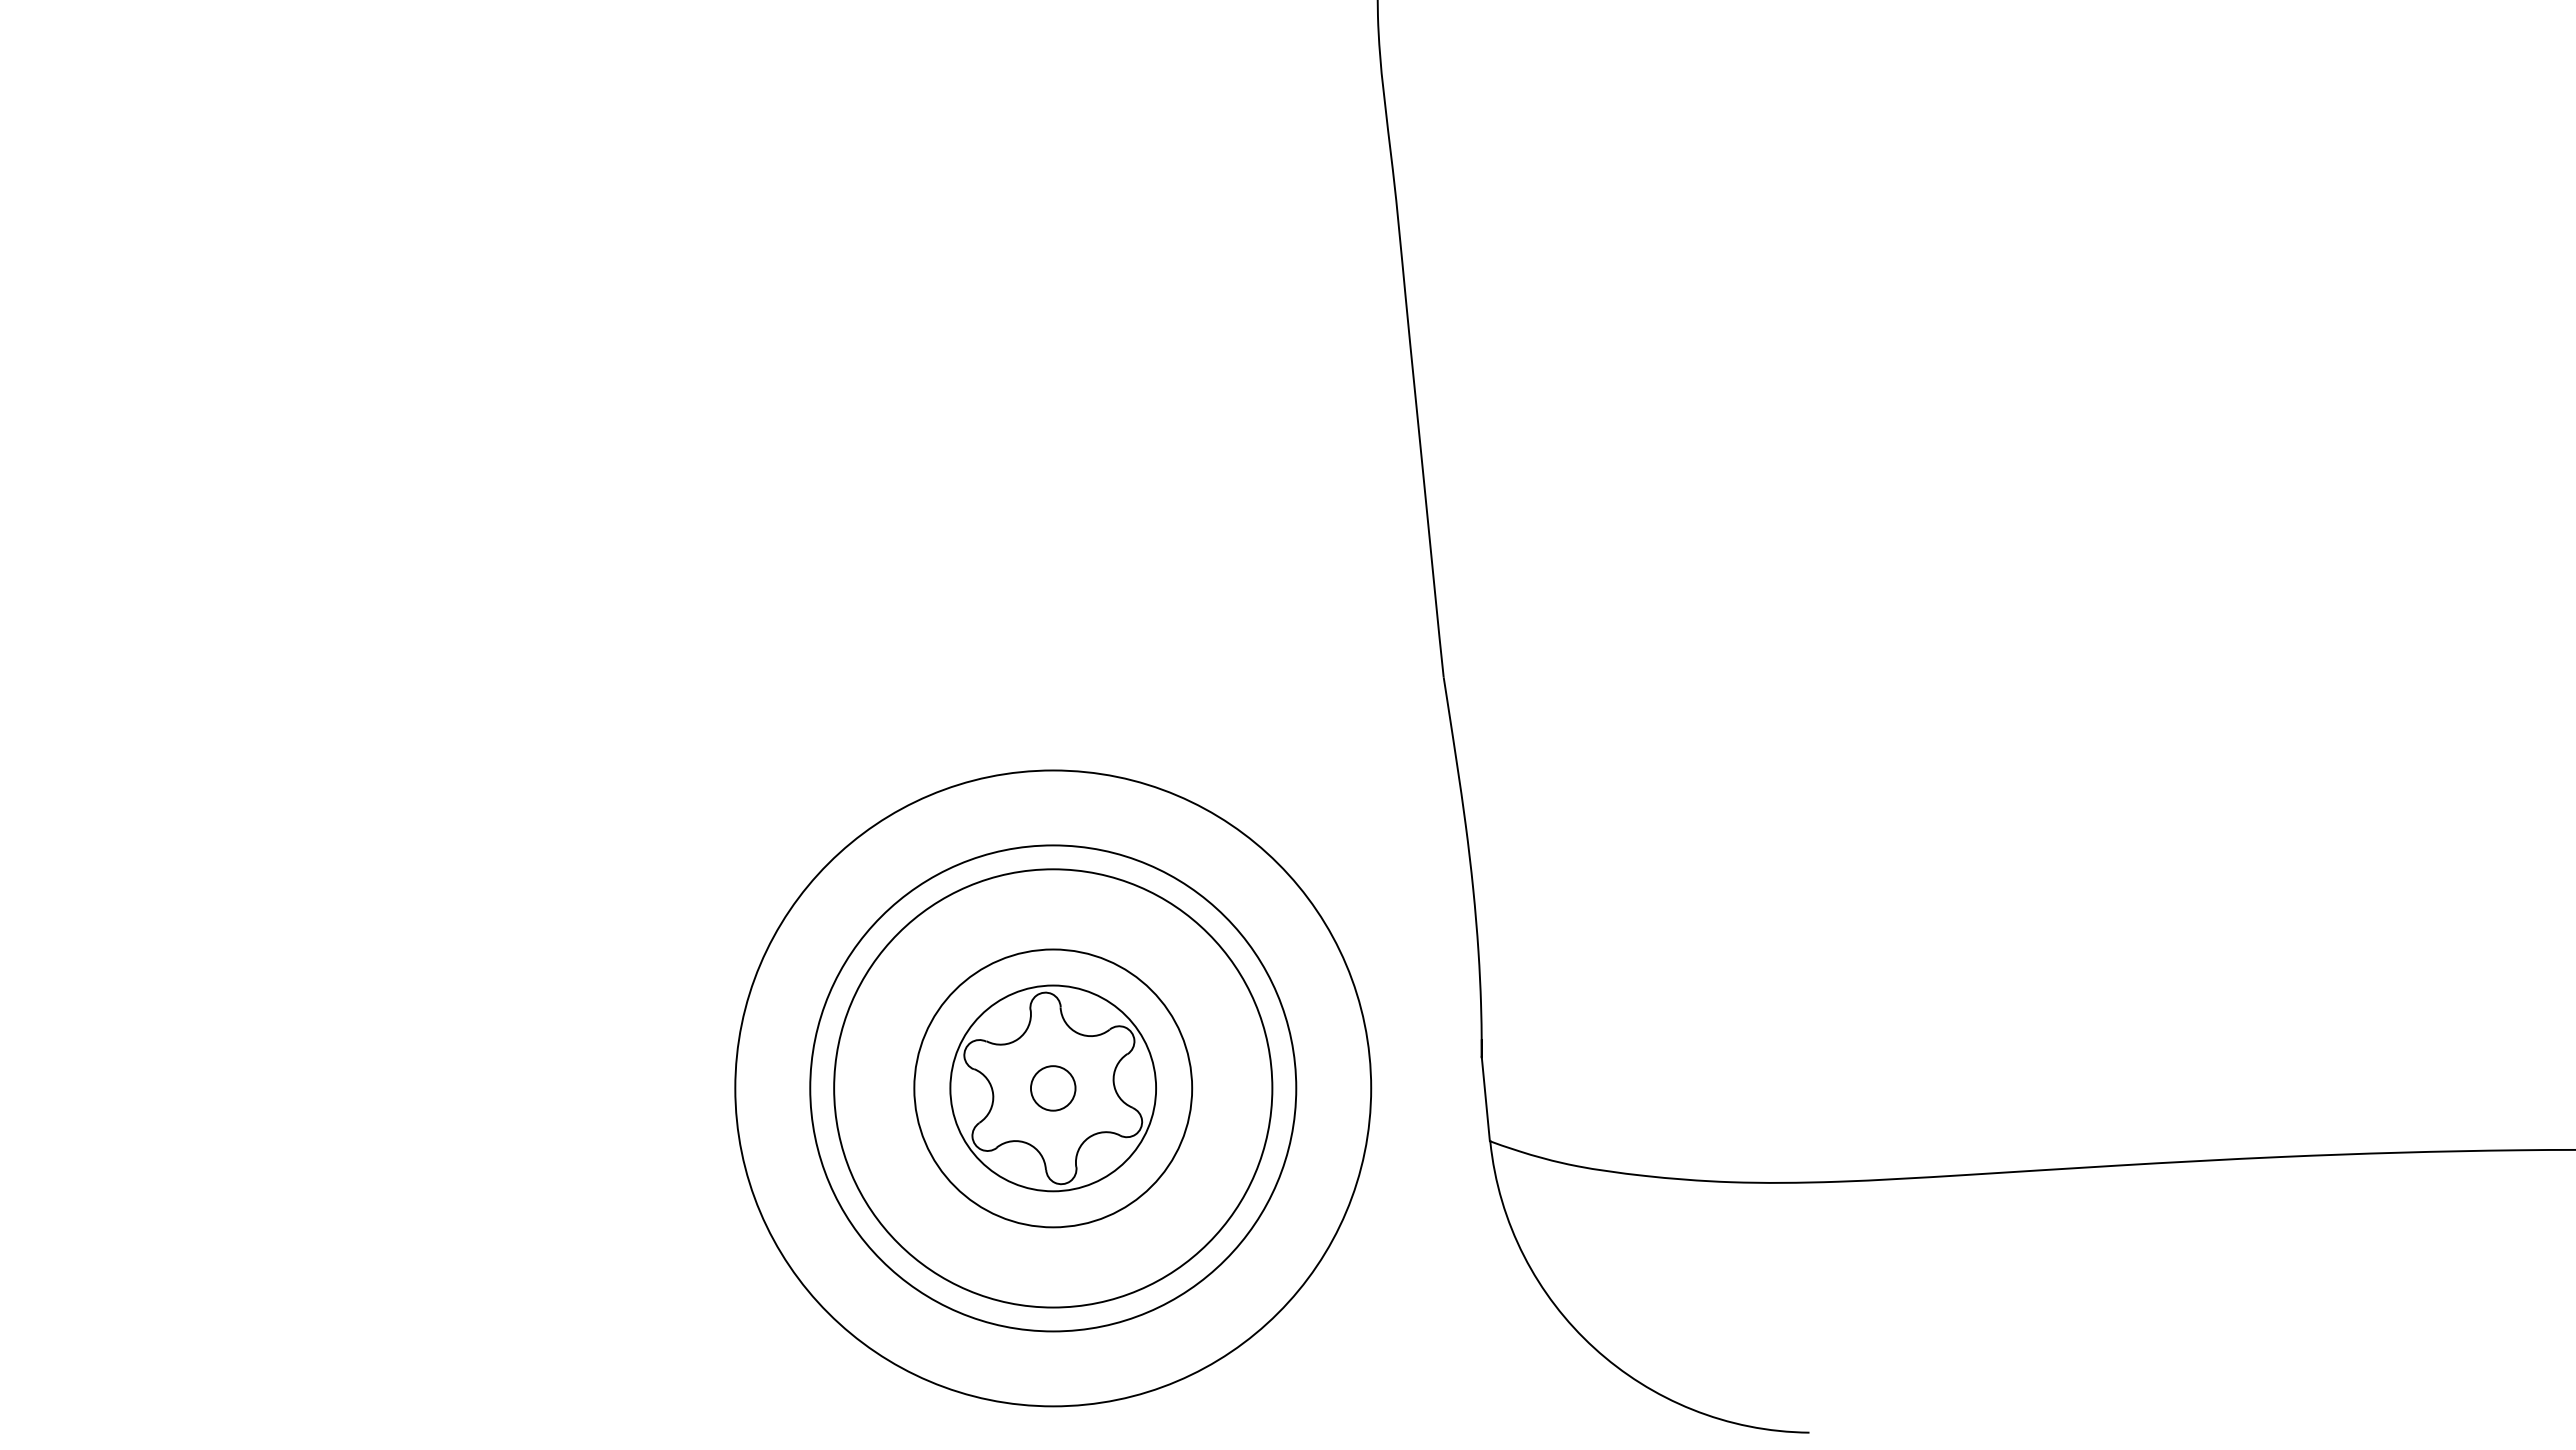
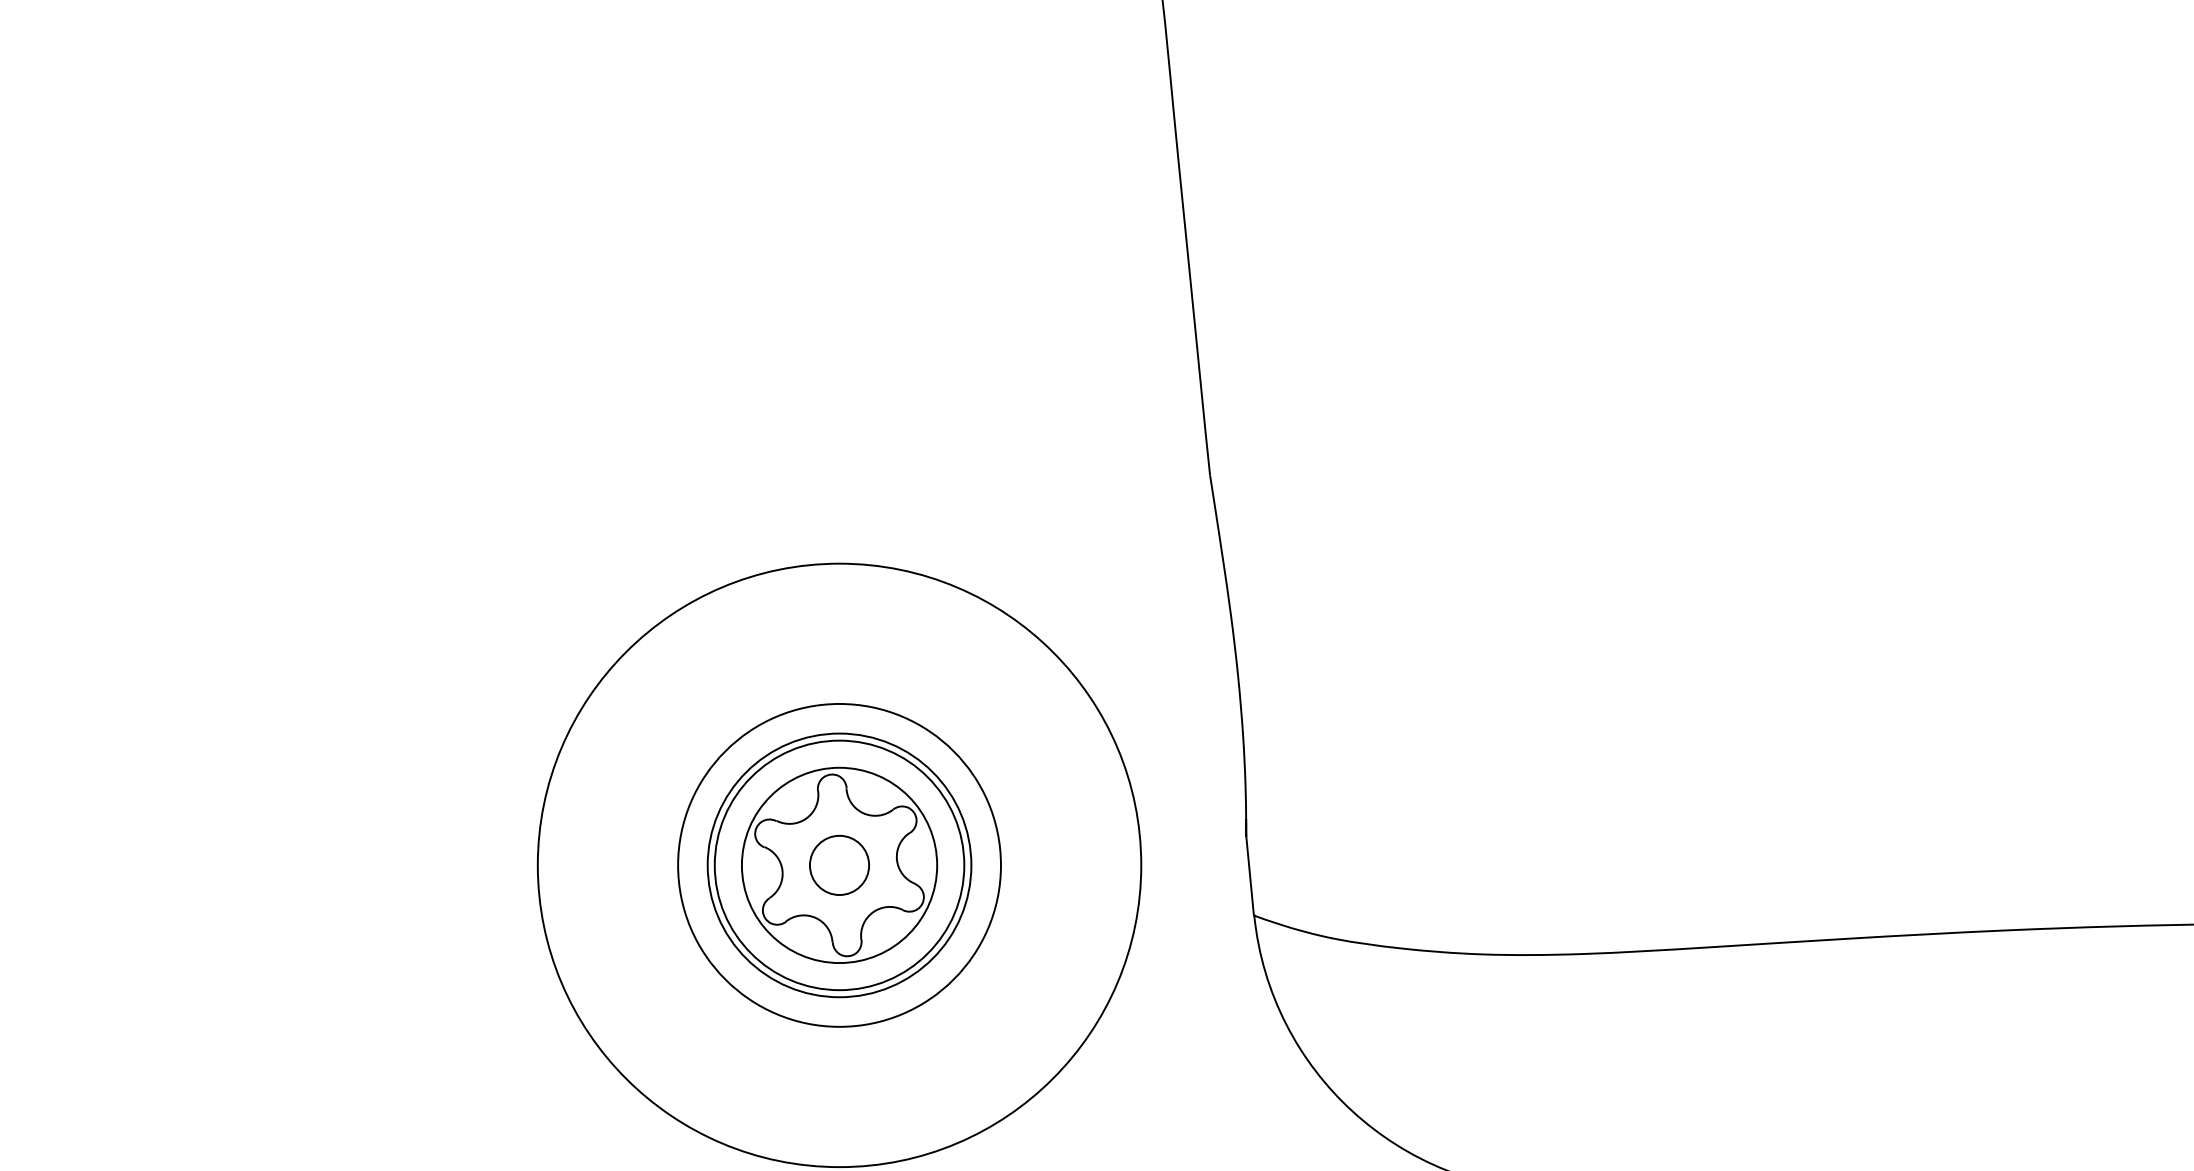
circle: (1052, 1088) -> (838, 865), size x1.4
circle: (1053, 1088) -> (839, 865), size x0.6
circle: (1053, 1088) -> (839, 865), size x0.7

